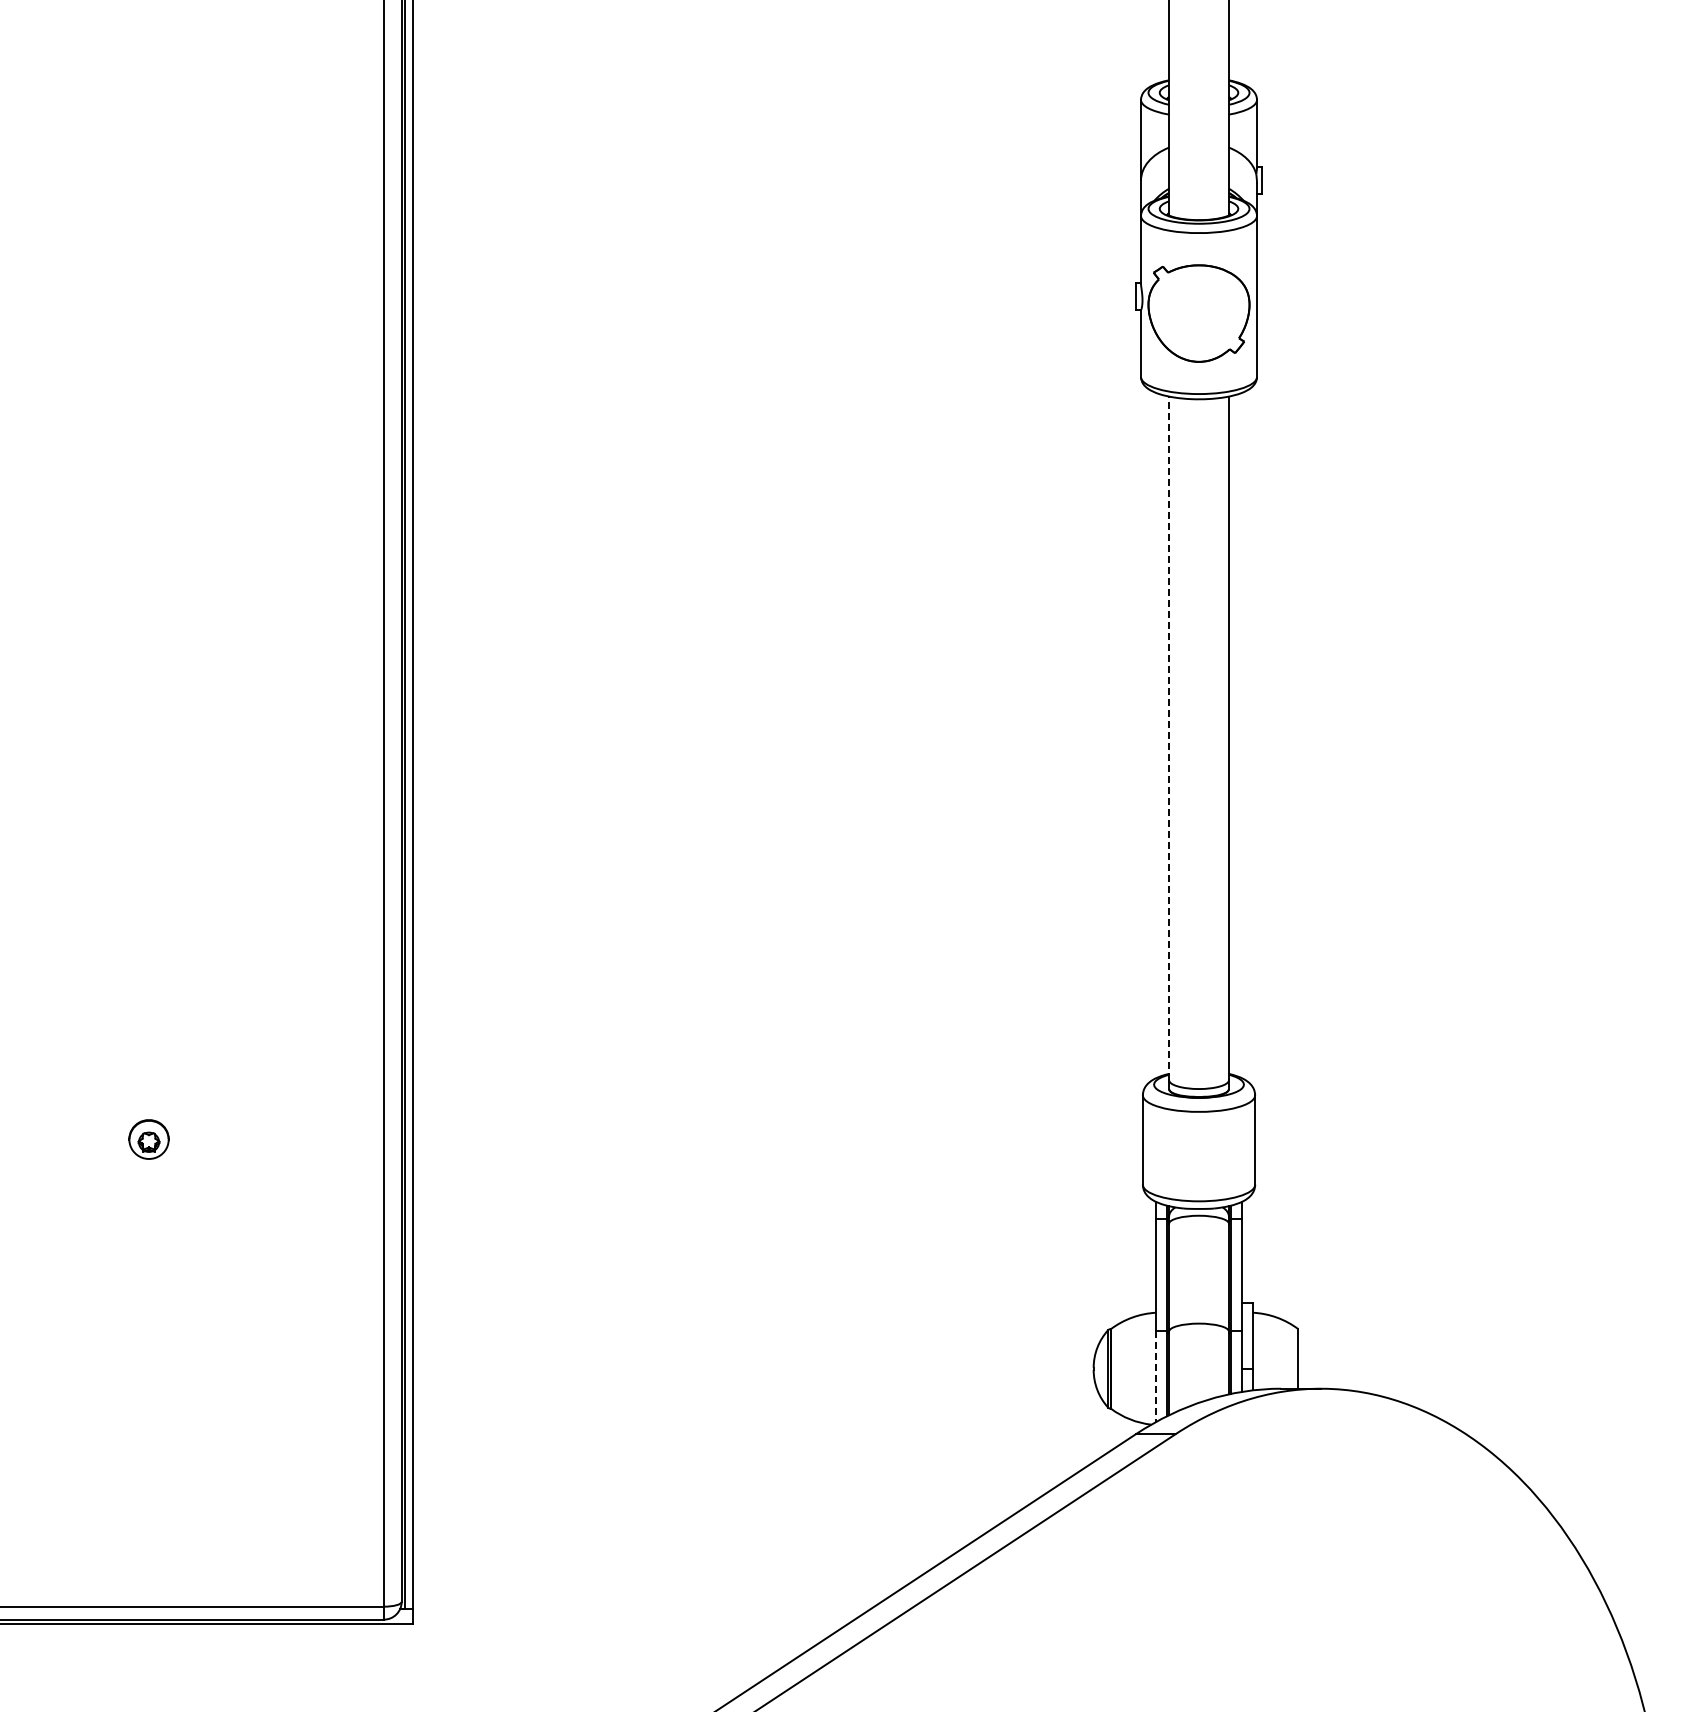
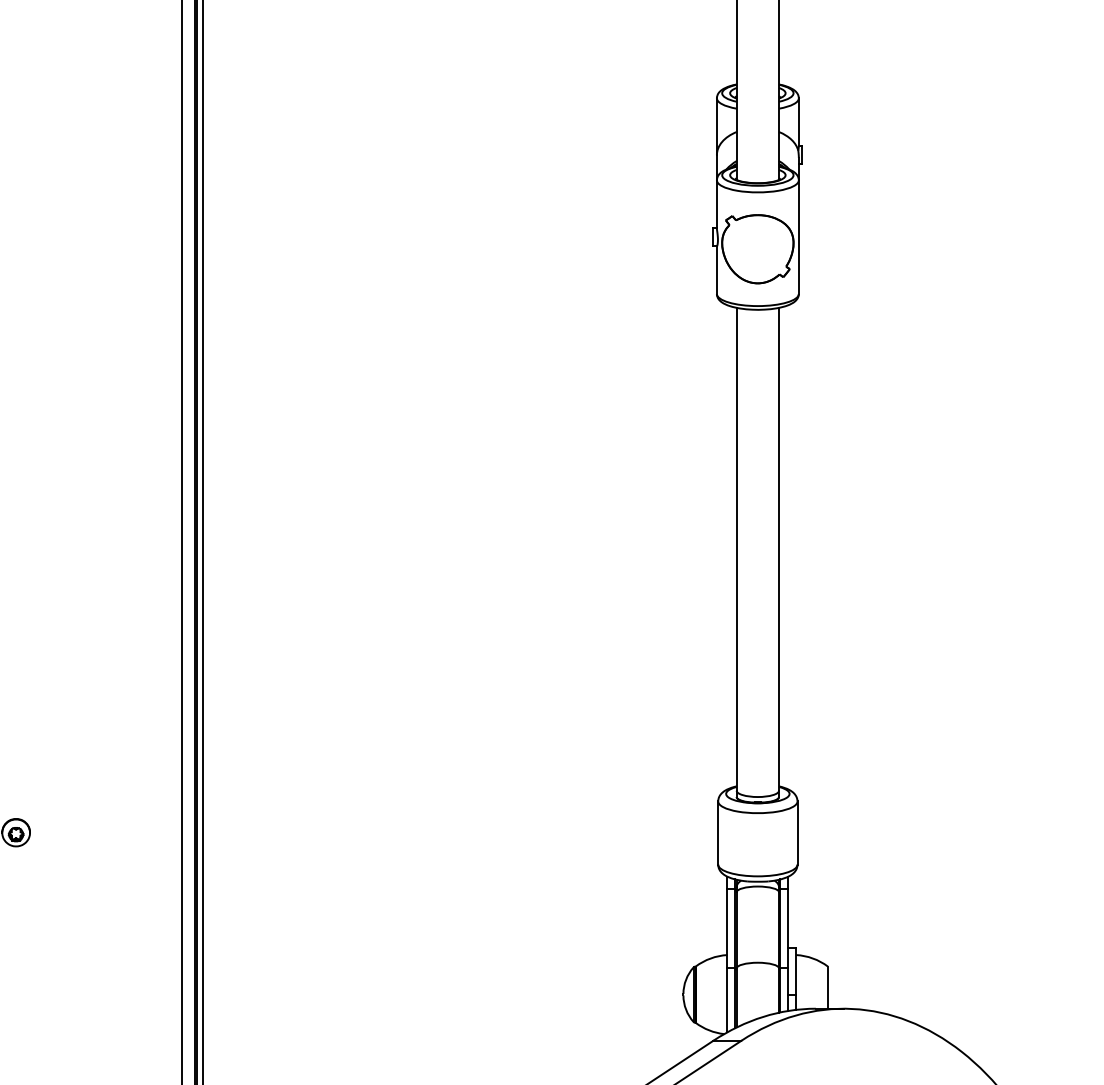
line: (1169, 738) -> (737, 549), dashed -> solid
line: (1155, 1377) -> (727, 1000), dashed -> solid

